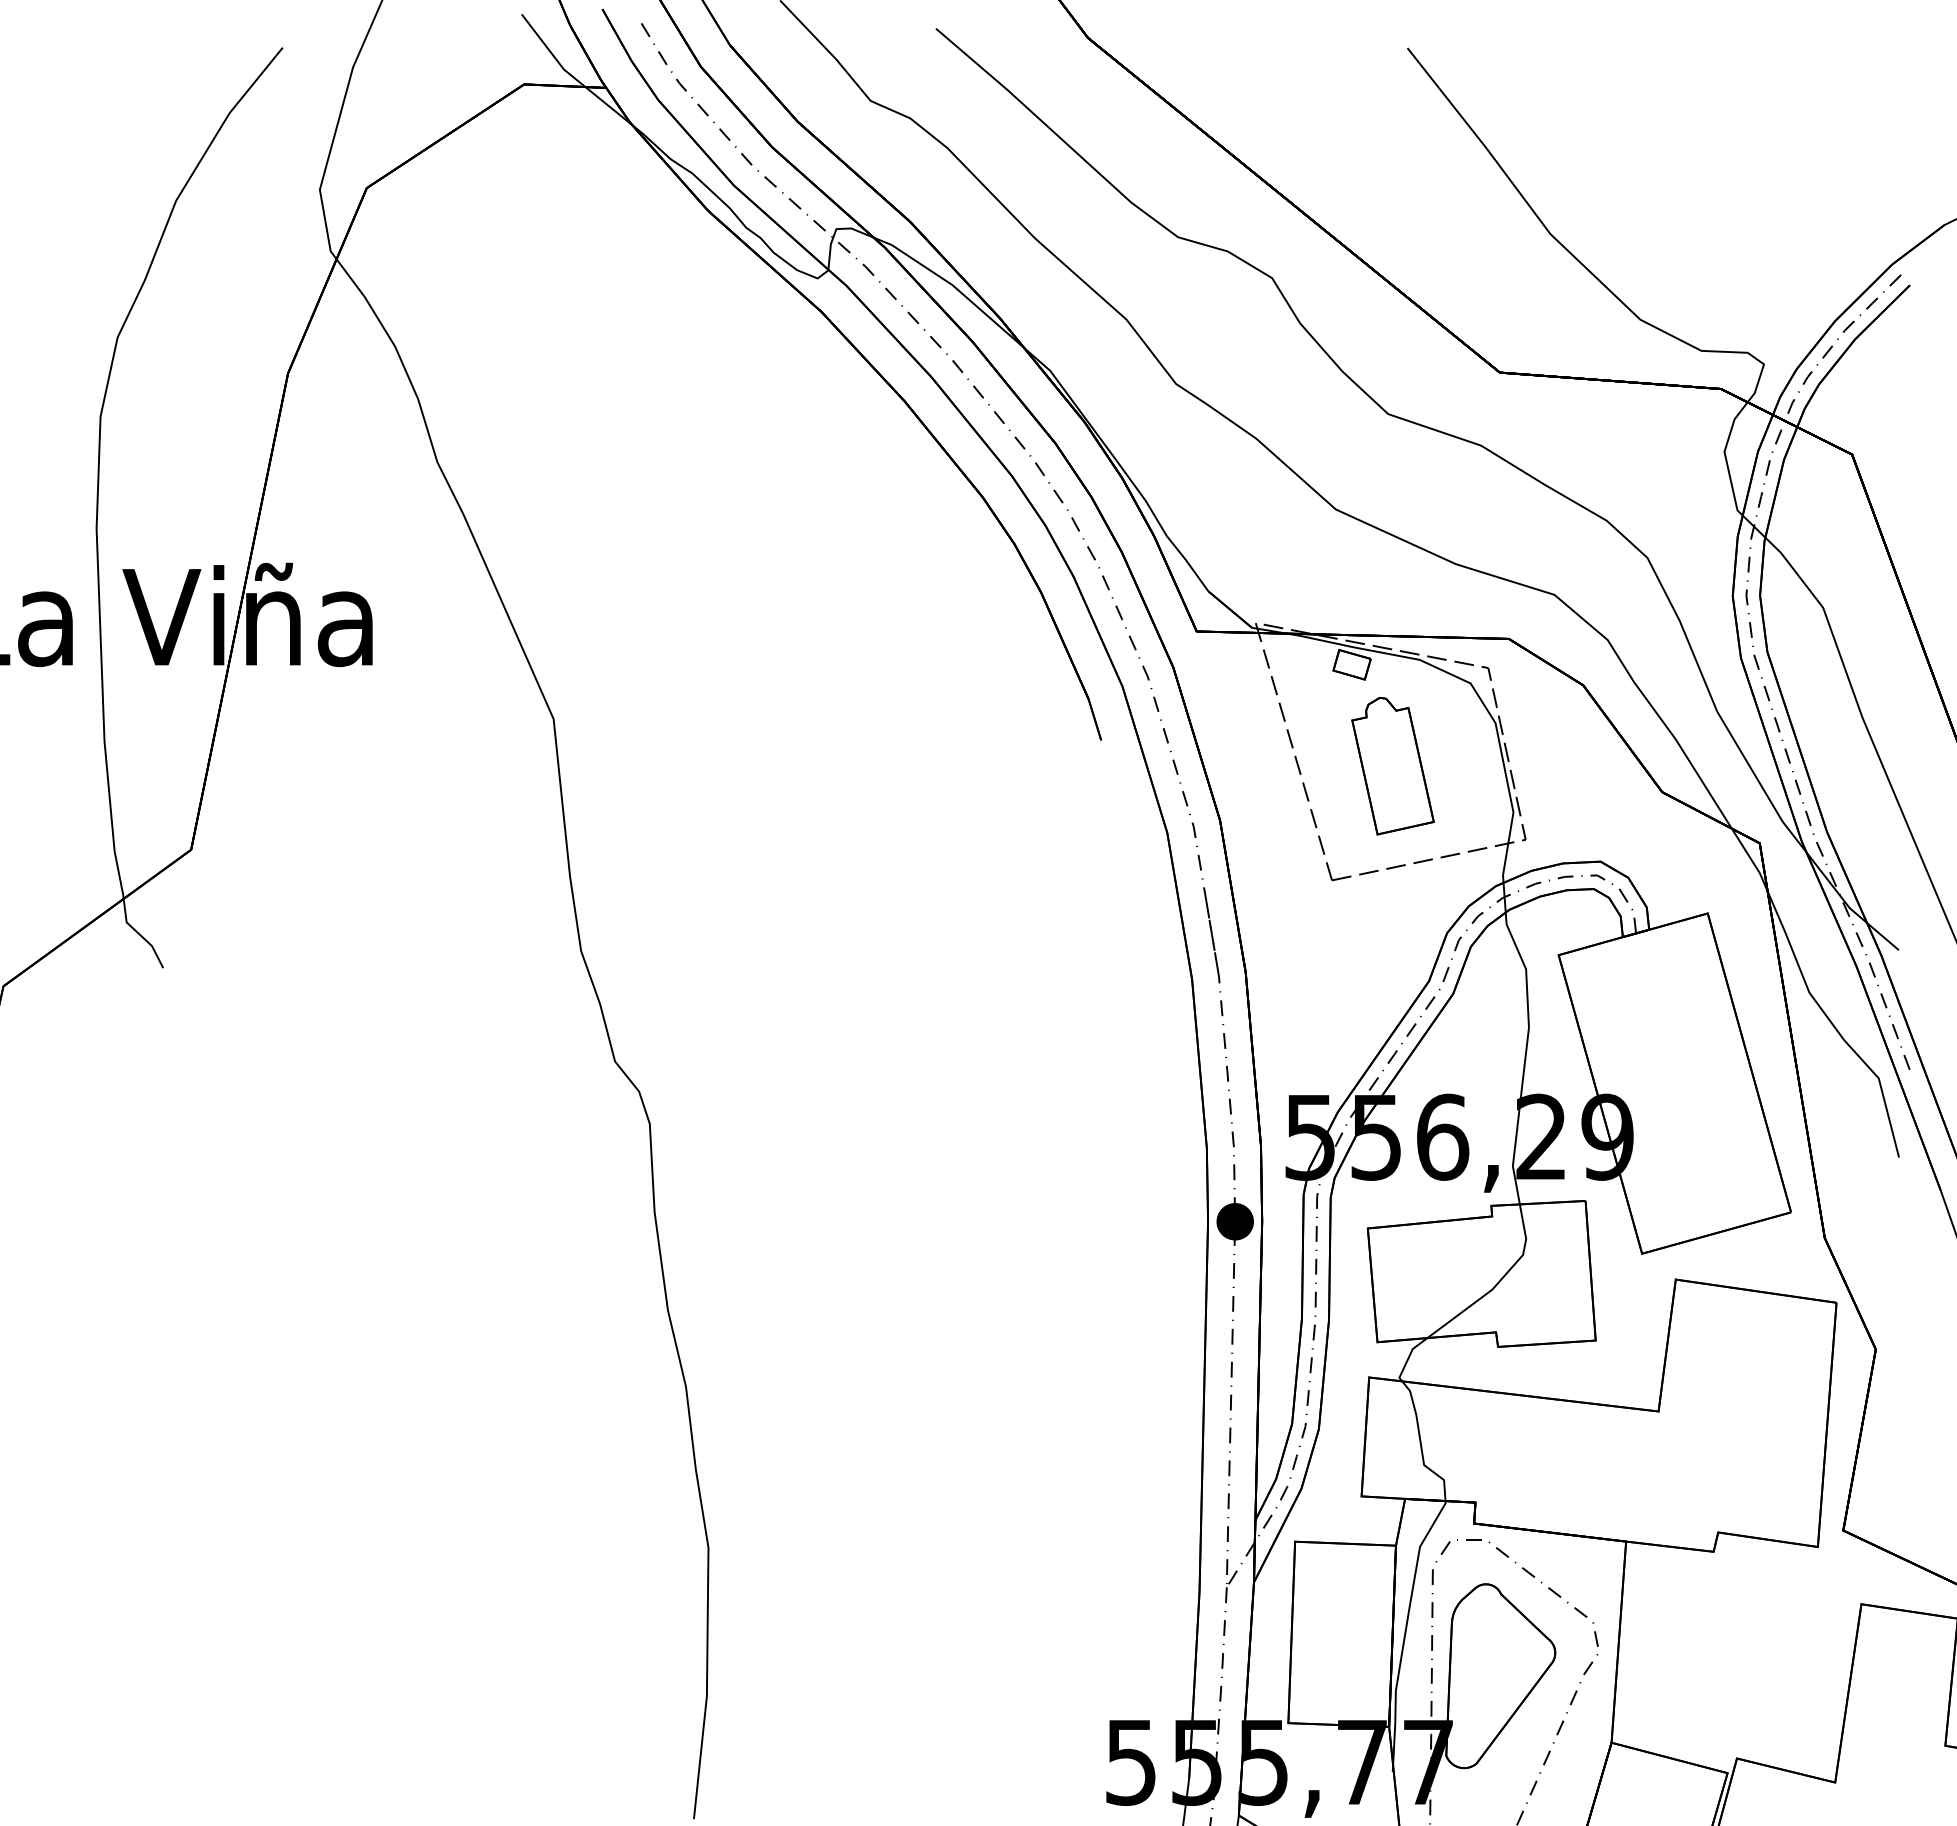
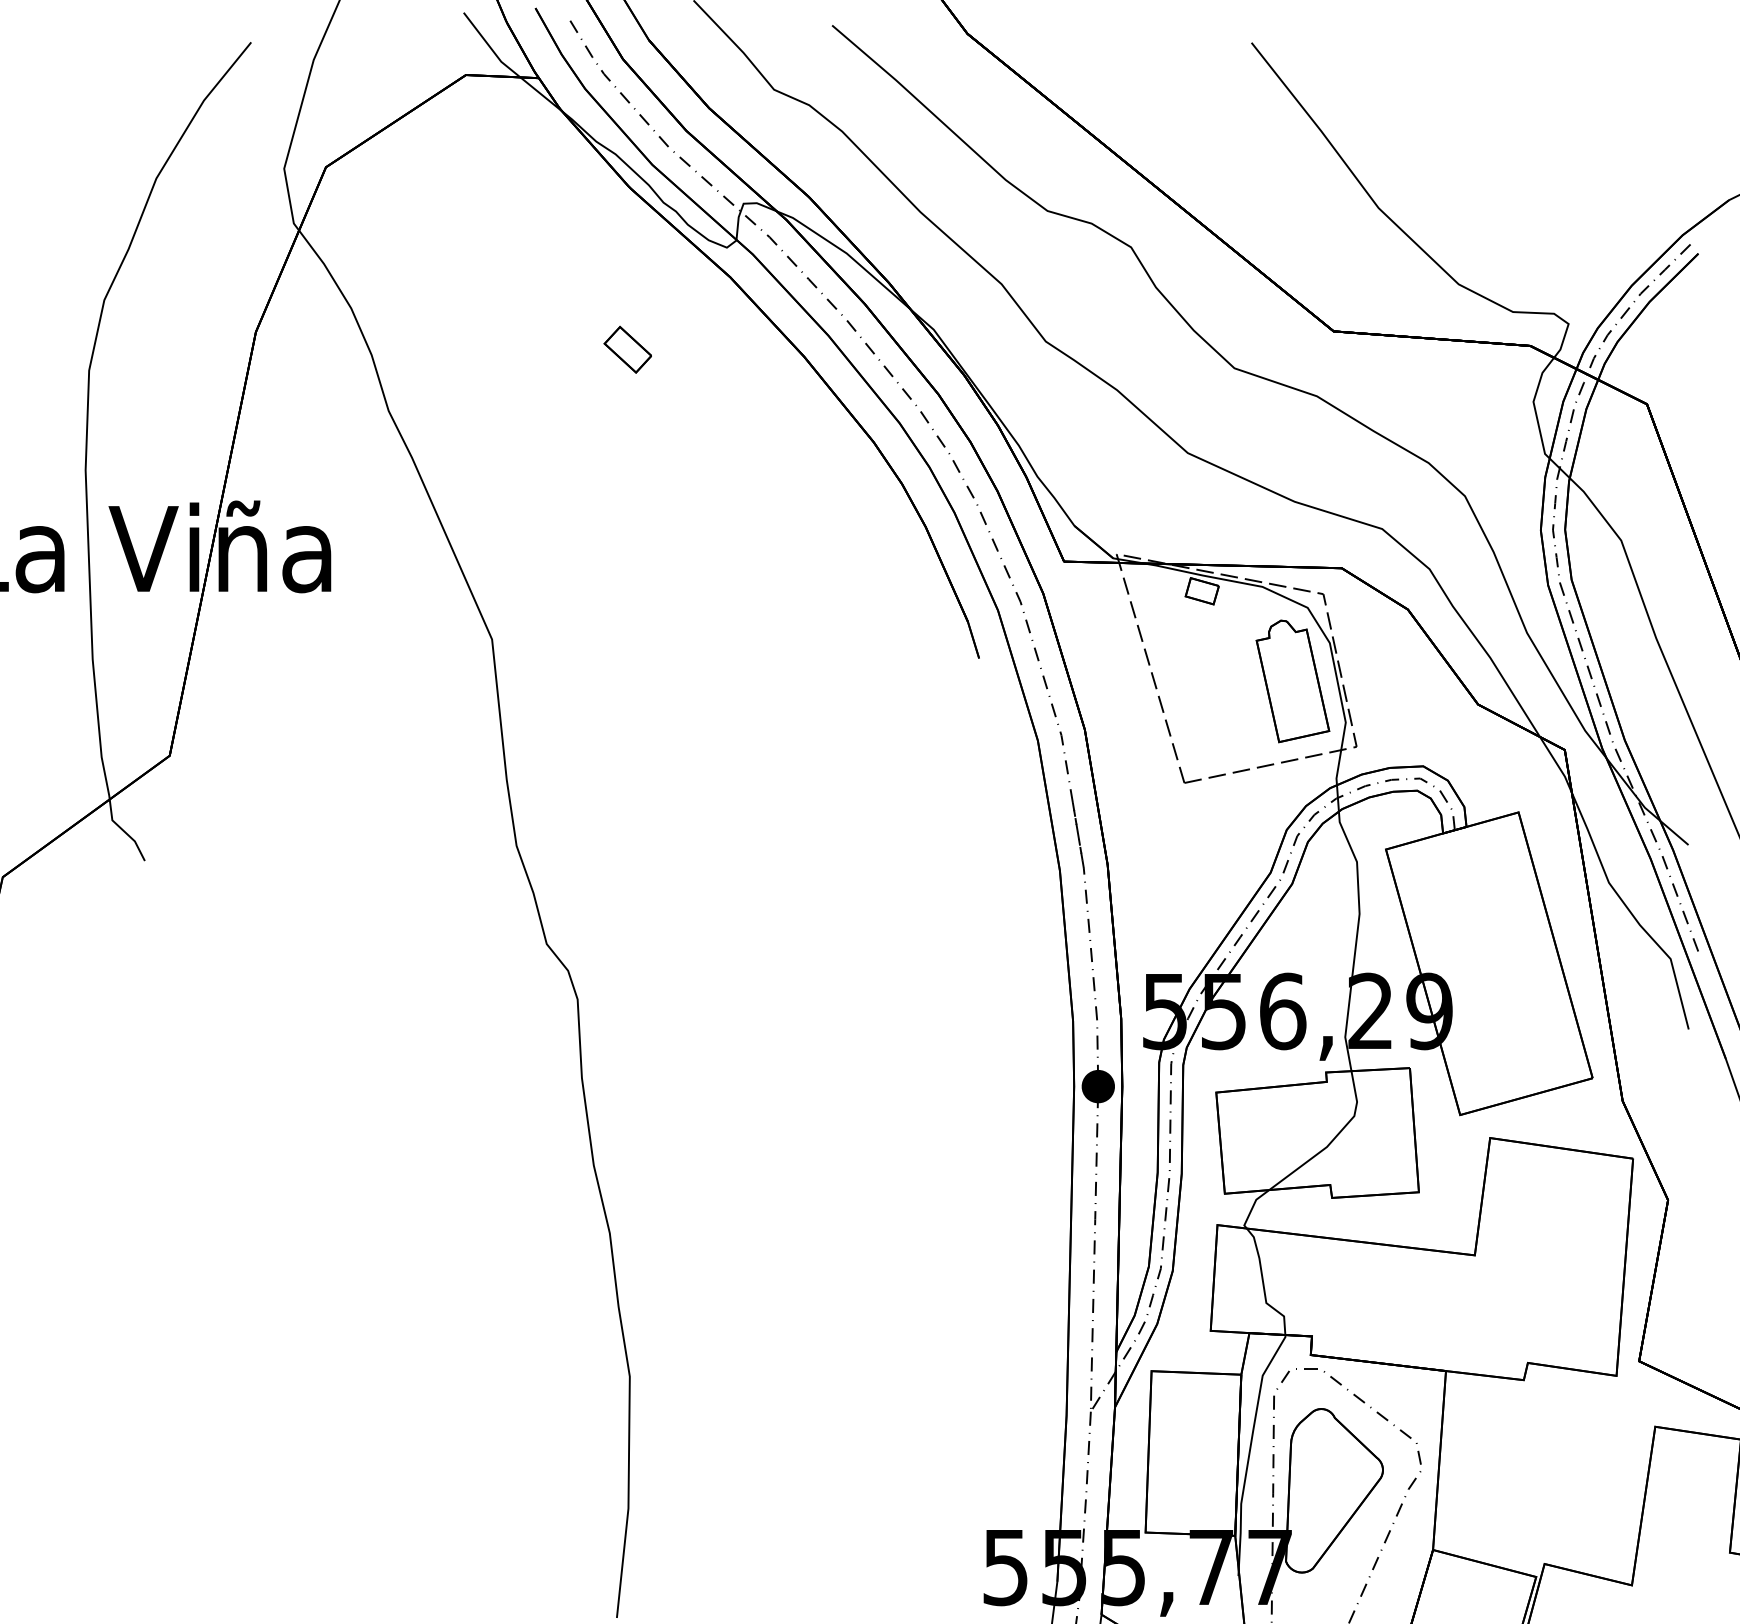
part: (706, 393) -> (628, 349), added
part: (1392, 766) -> (1292, 681), moved

